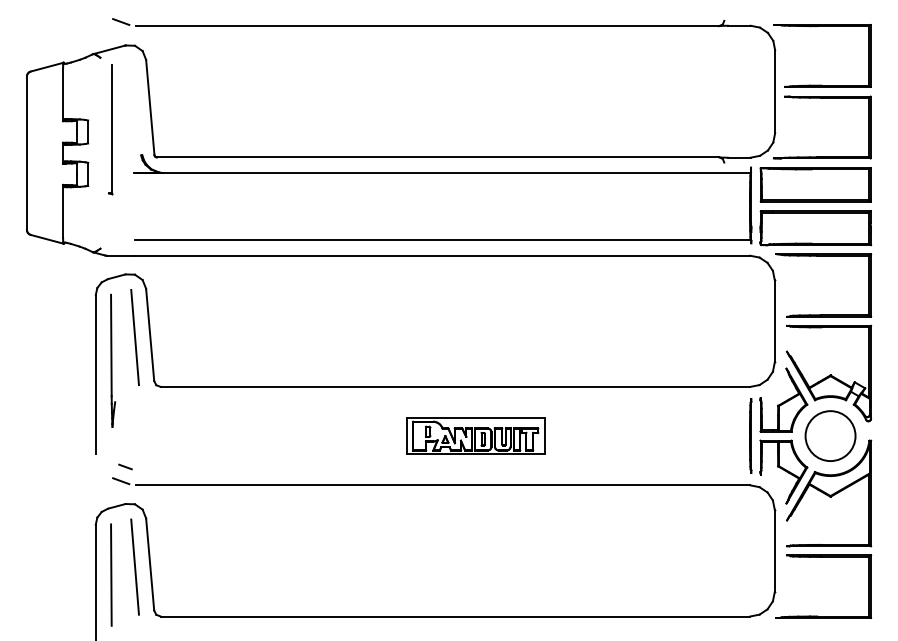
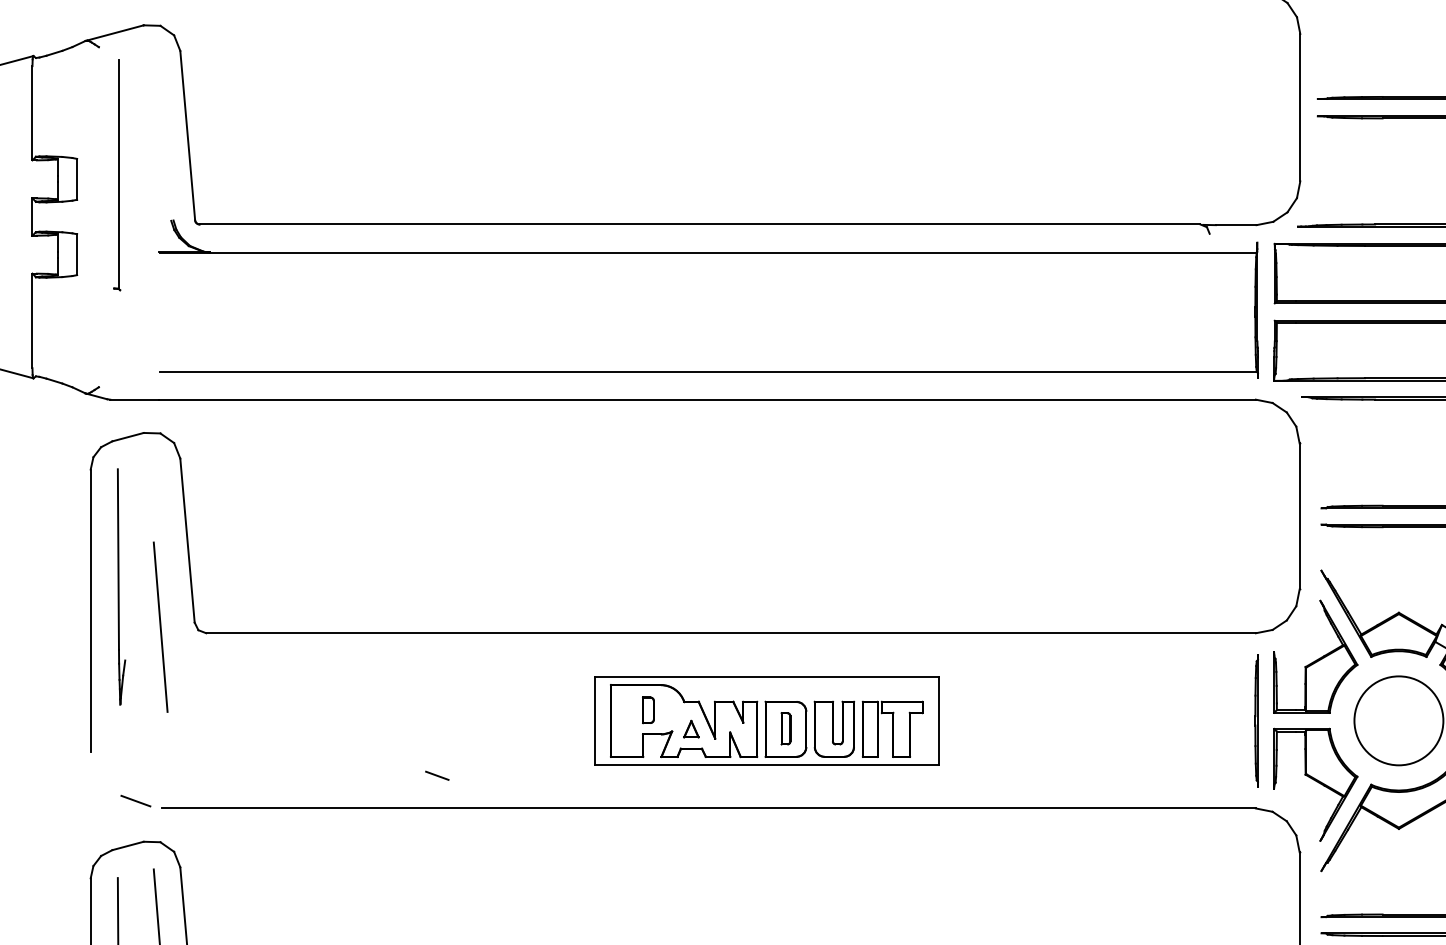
line: (134, 337) -> (159, 627), moved
part: (475, 435) -> (766, 719), size x1.4
line: (125, 466) -> (437, 774), moved

